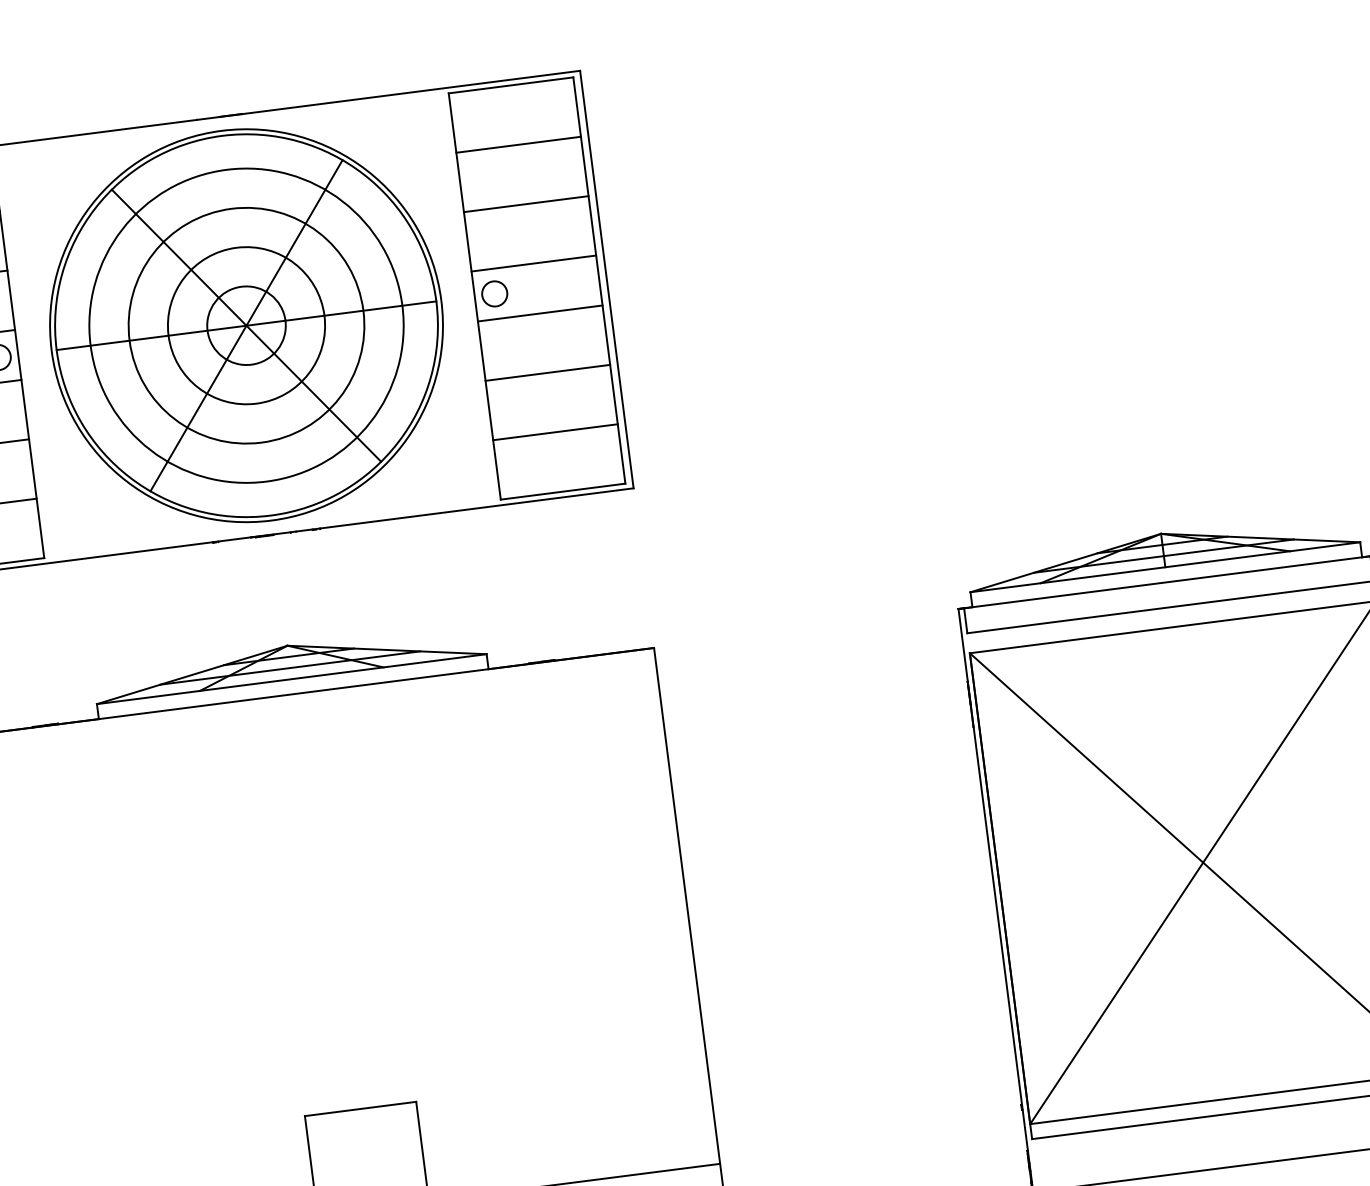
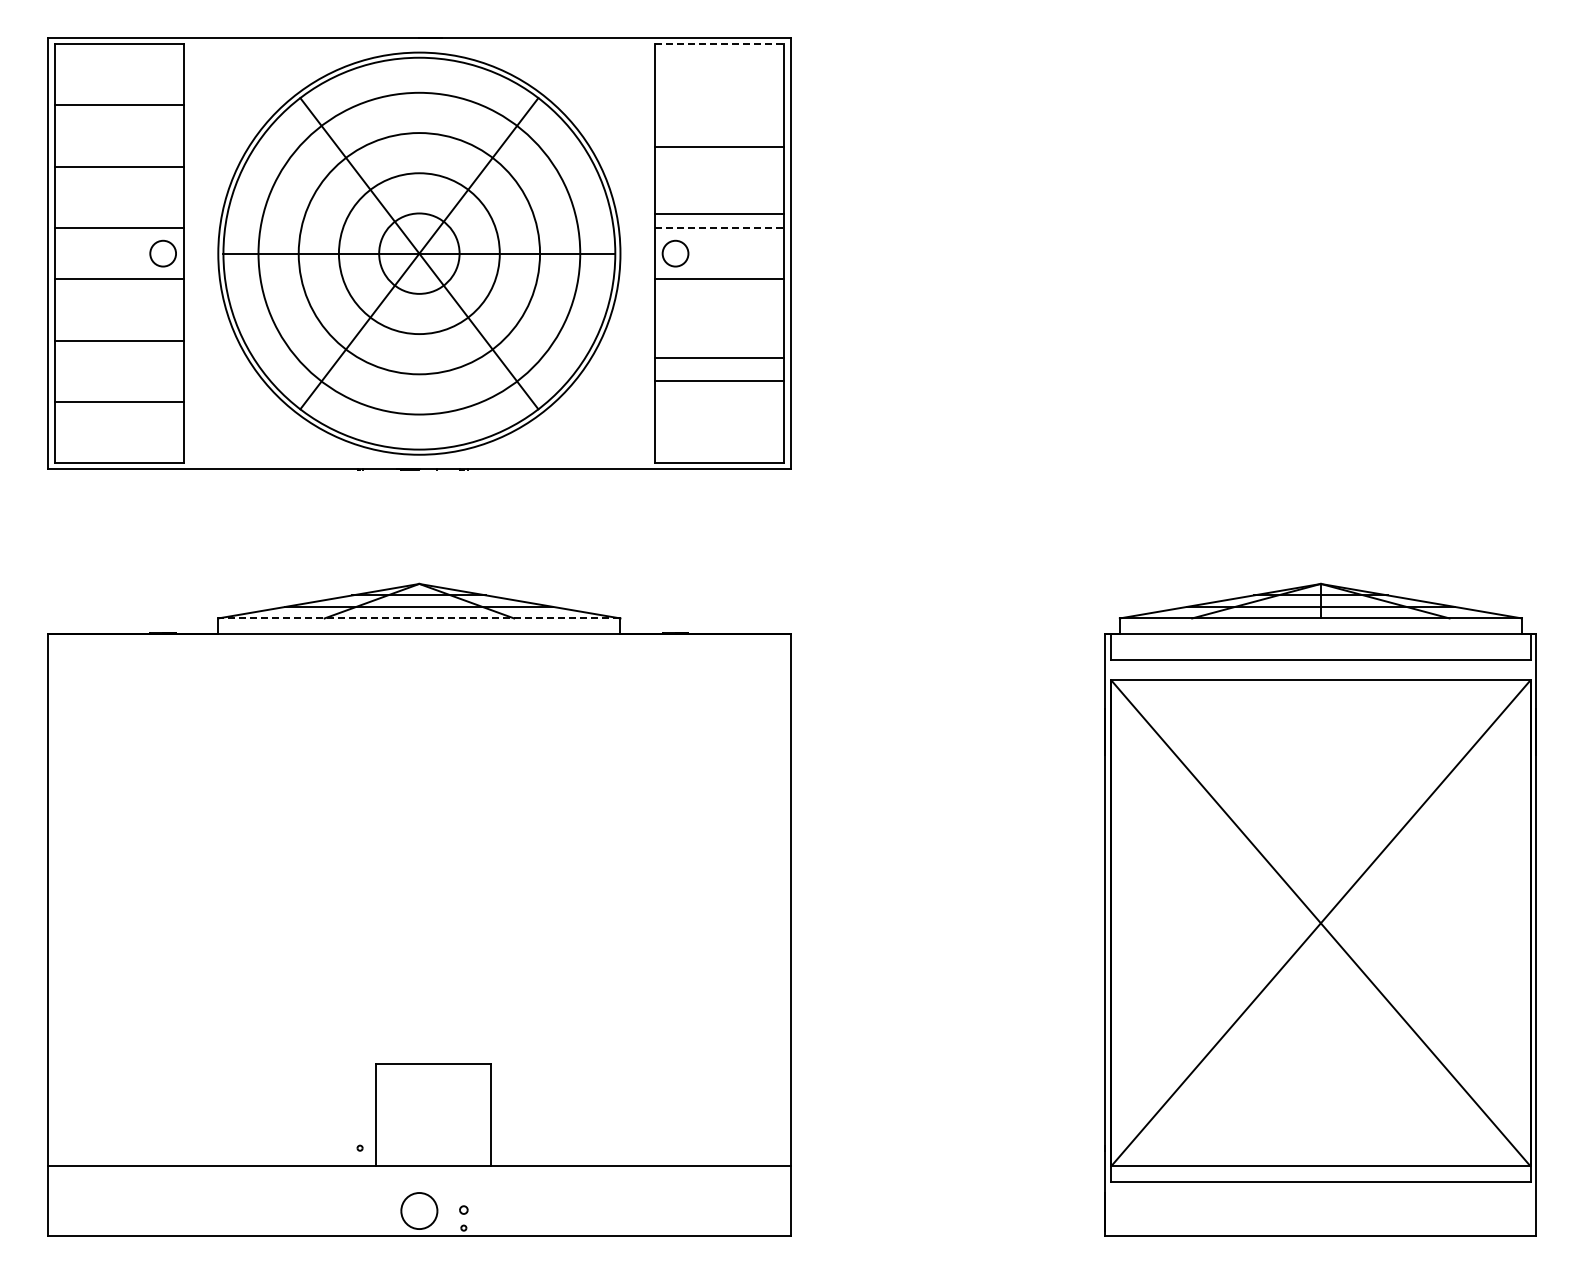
line: (511, 85) -> (719, 44), solid -> dashed
line: (517, 145) -> (718, 147), moved
line: (525, 204) -> (718, 213), moved
line: (534, 263) -> (719, 227), solid -> dashed
line: (547, 372) -> (718, 380), moved
line: (554, 432) -> (718, 358), moved
line: (290, 679) -> (418, 618), solid -> dashed

